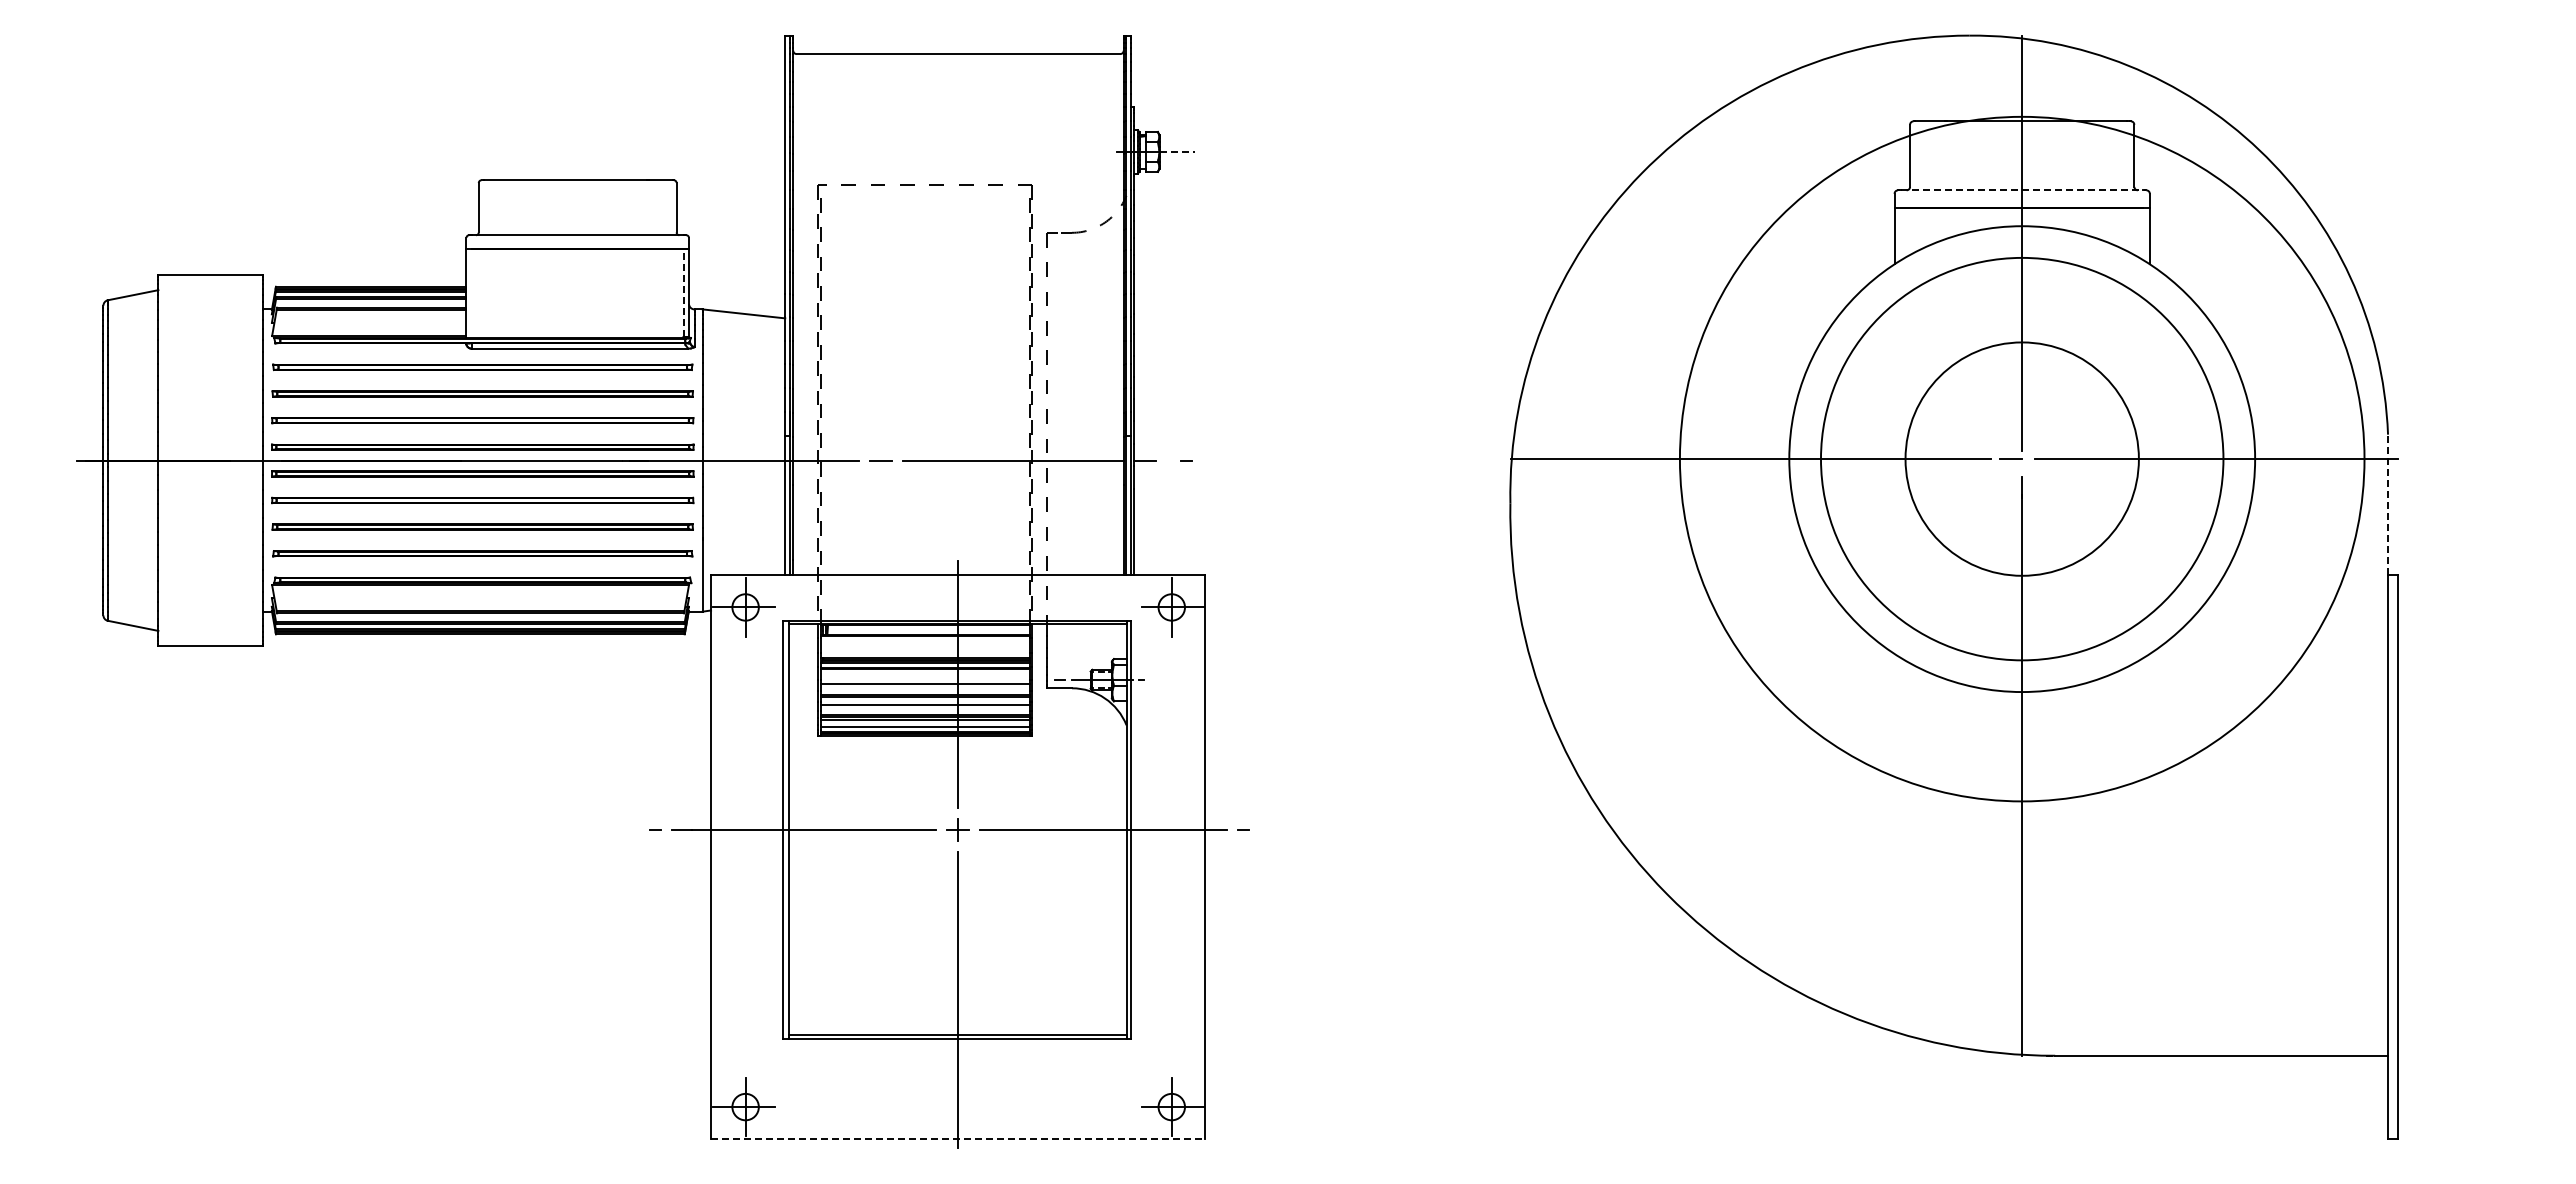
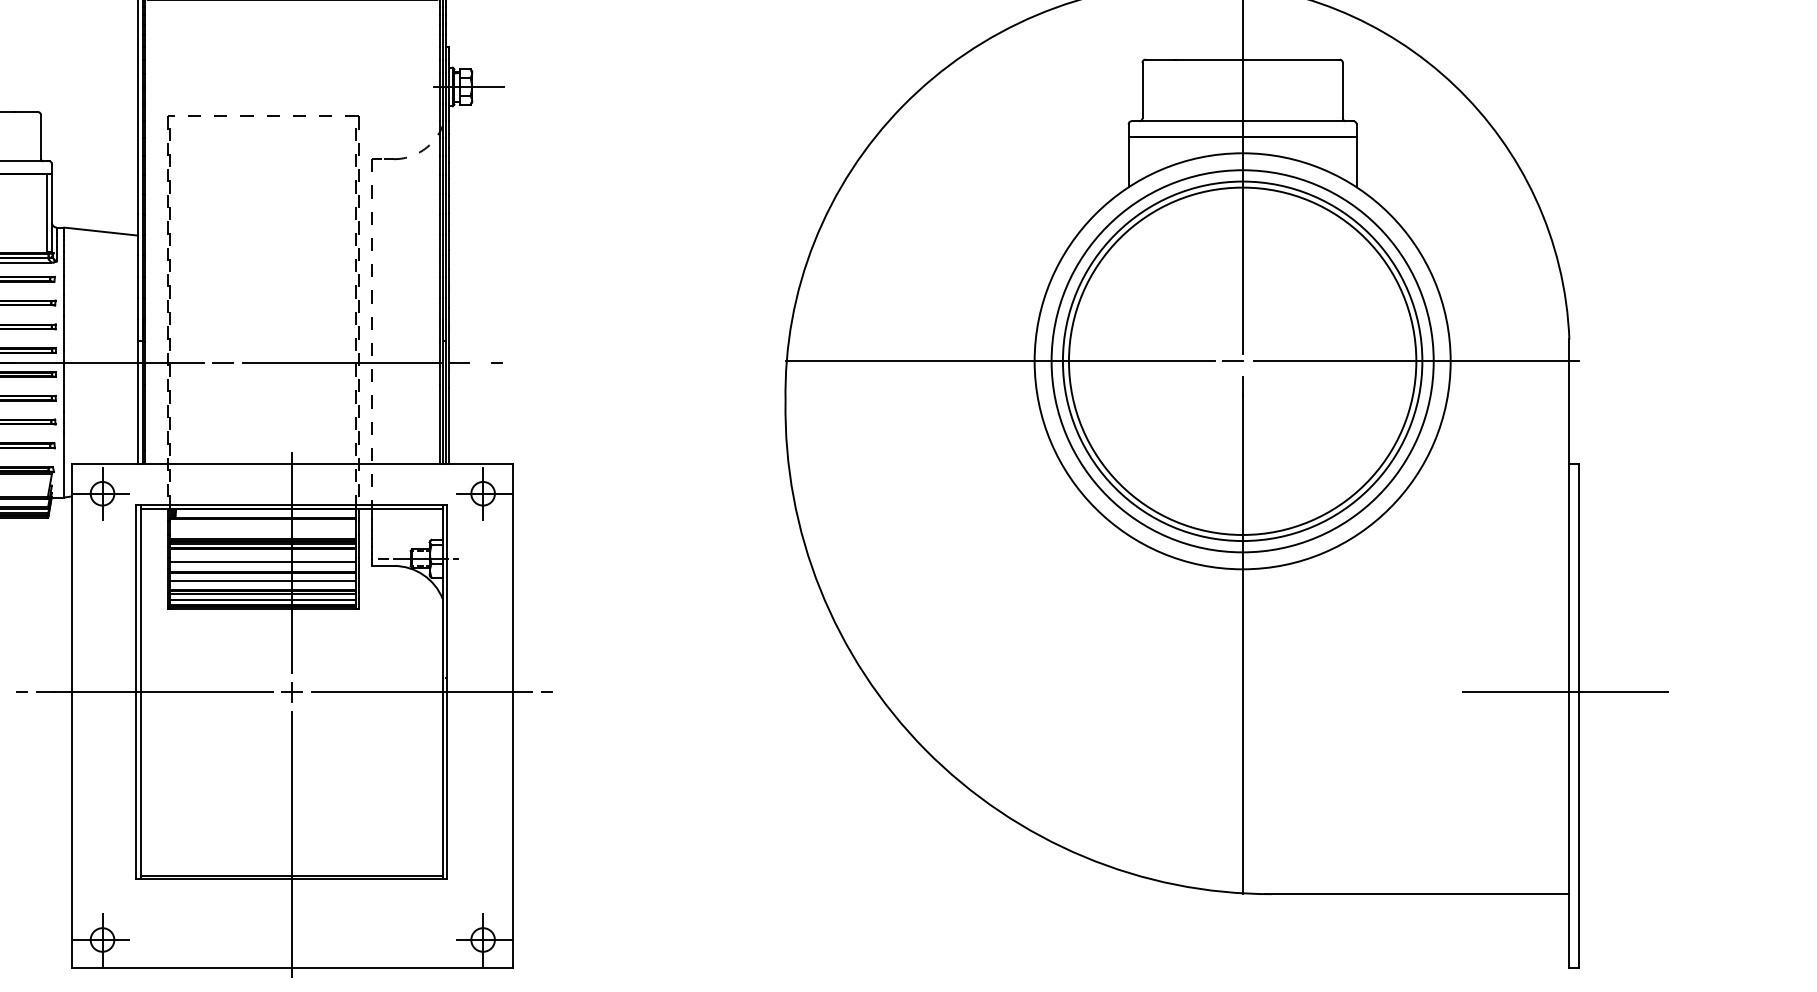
line: (1177, 151) -> (488, 86), dashed -> solid
line: (2022, 190) -> (1242, 121), dashed -> solid
line: (683, 292) -> (47, 212), dashed -> solid
circle: (2021, 458) -> (1242, 360), size x1.67
circle: (2022, 459) -> (1242, 361), size x0.62
line: (2388, 504) -> (1569, 401), dashed -> solid
line: (2383, 829) -> (1565, 692), added
line: (957, 1138) -> (291, 968), dashed -> solid

